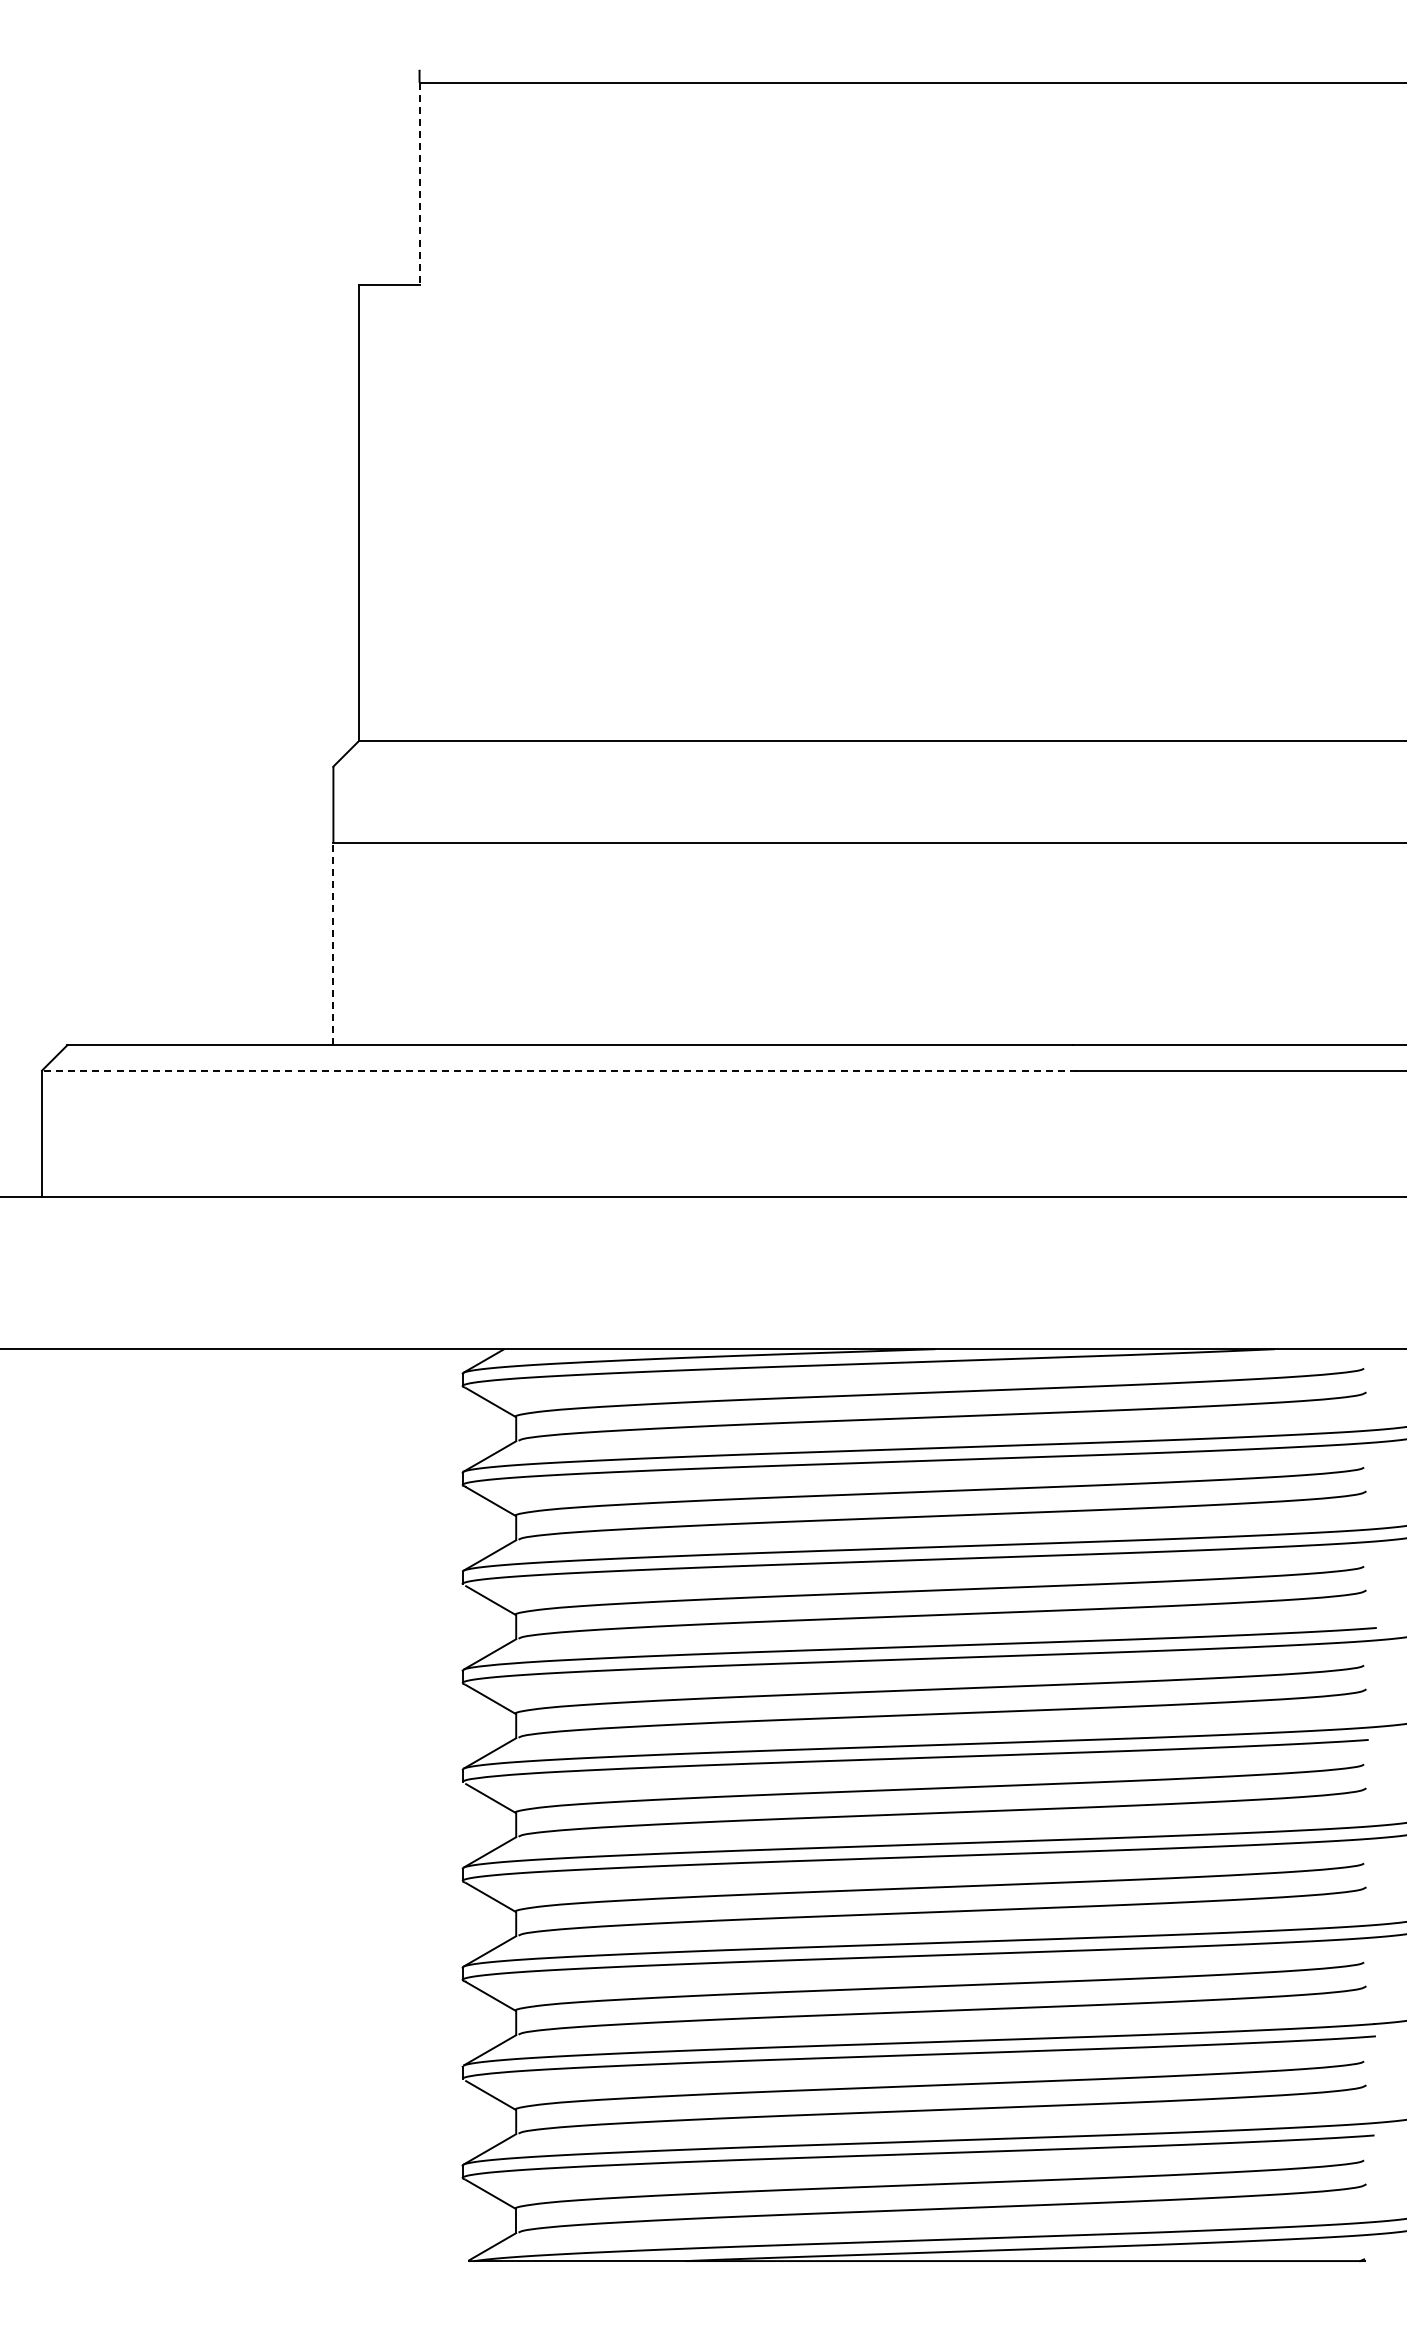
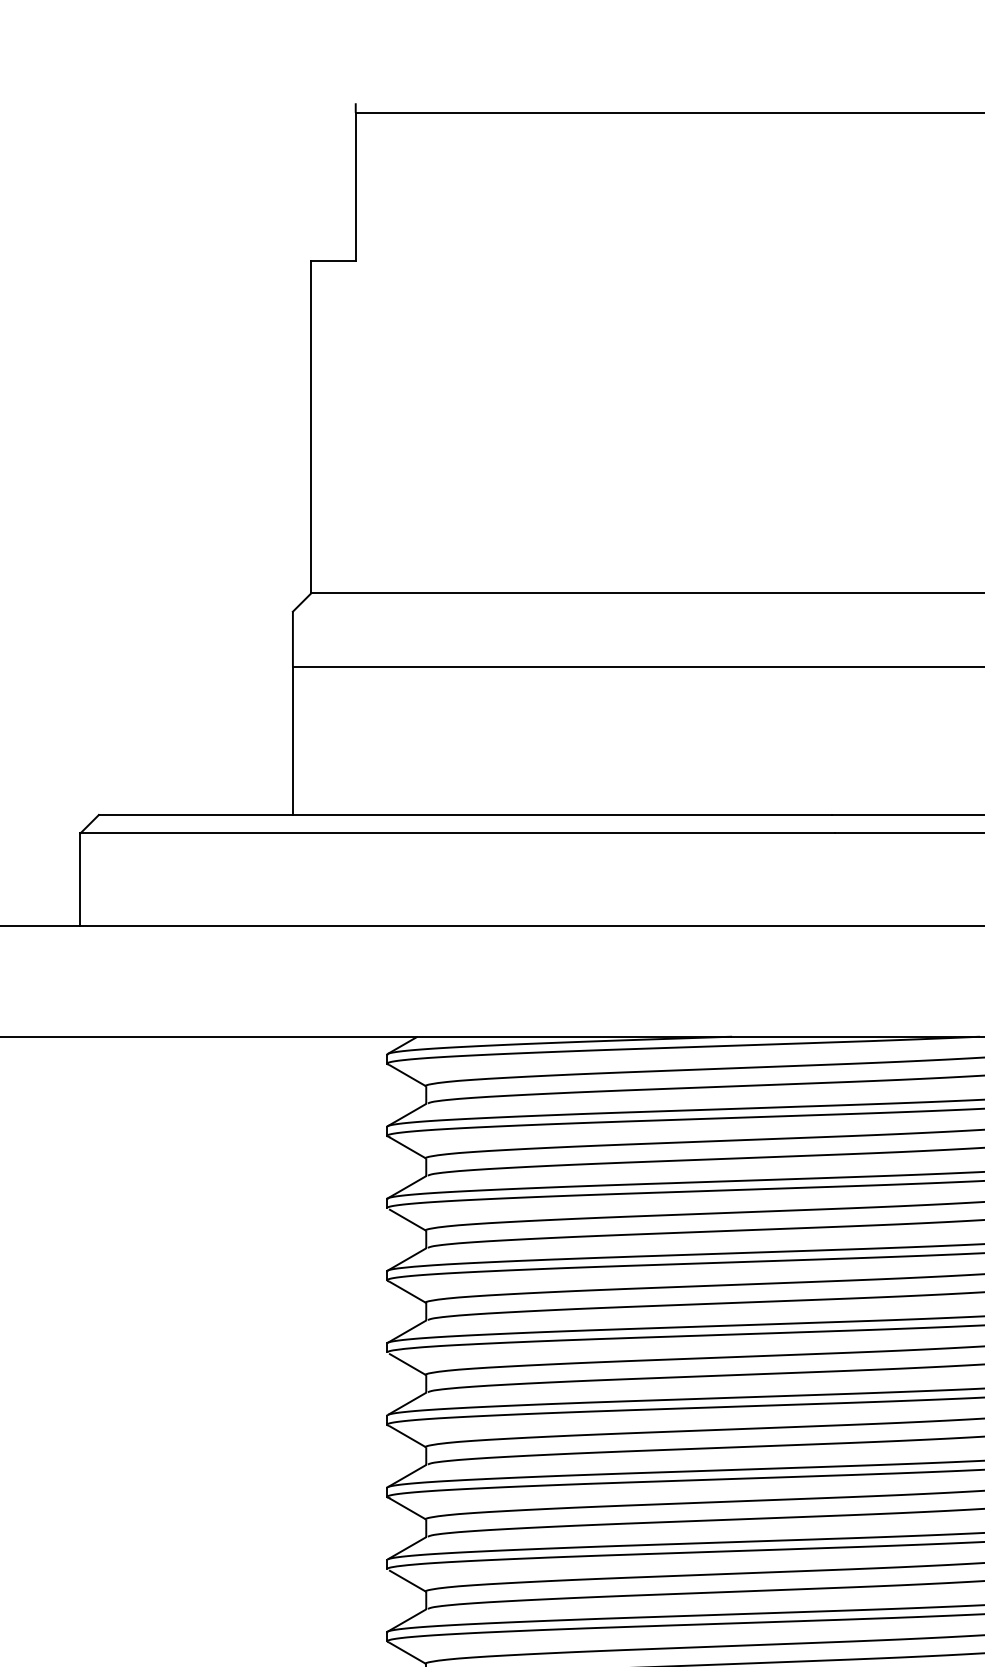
line: (419, 184) -> (355, 187), dashed -> solid
line: (333, 943) -> (292, 740), dashed -> solid
line: (558, 1070) -> (457, 833), dashed -> solid

